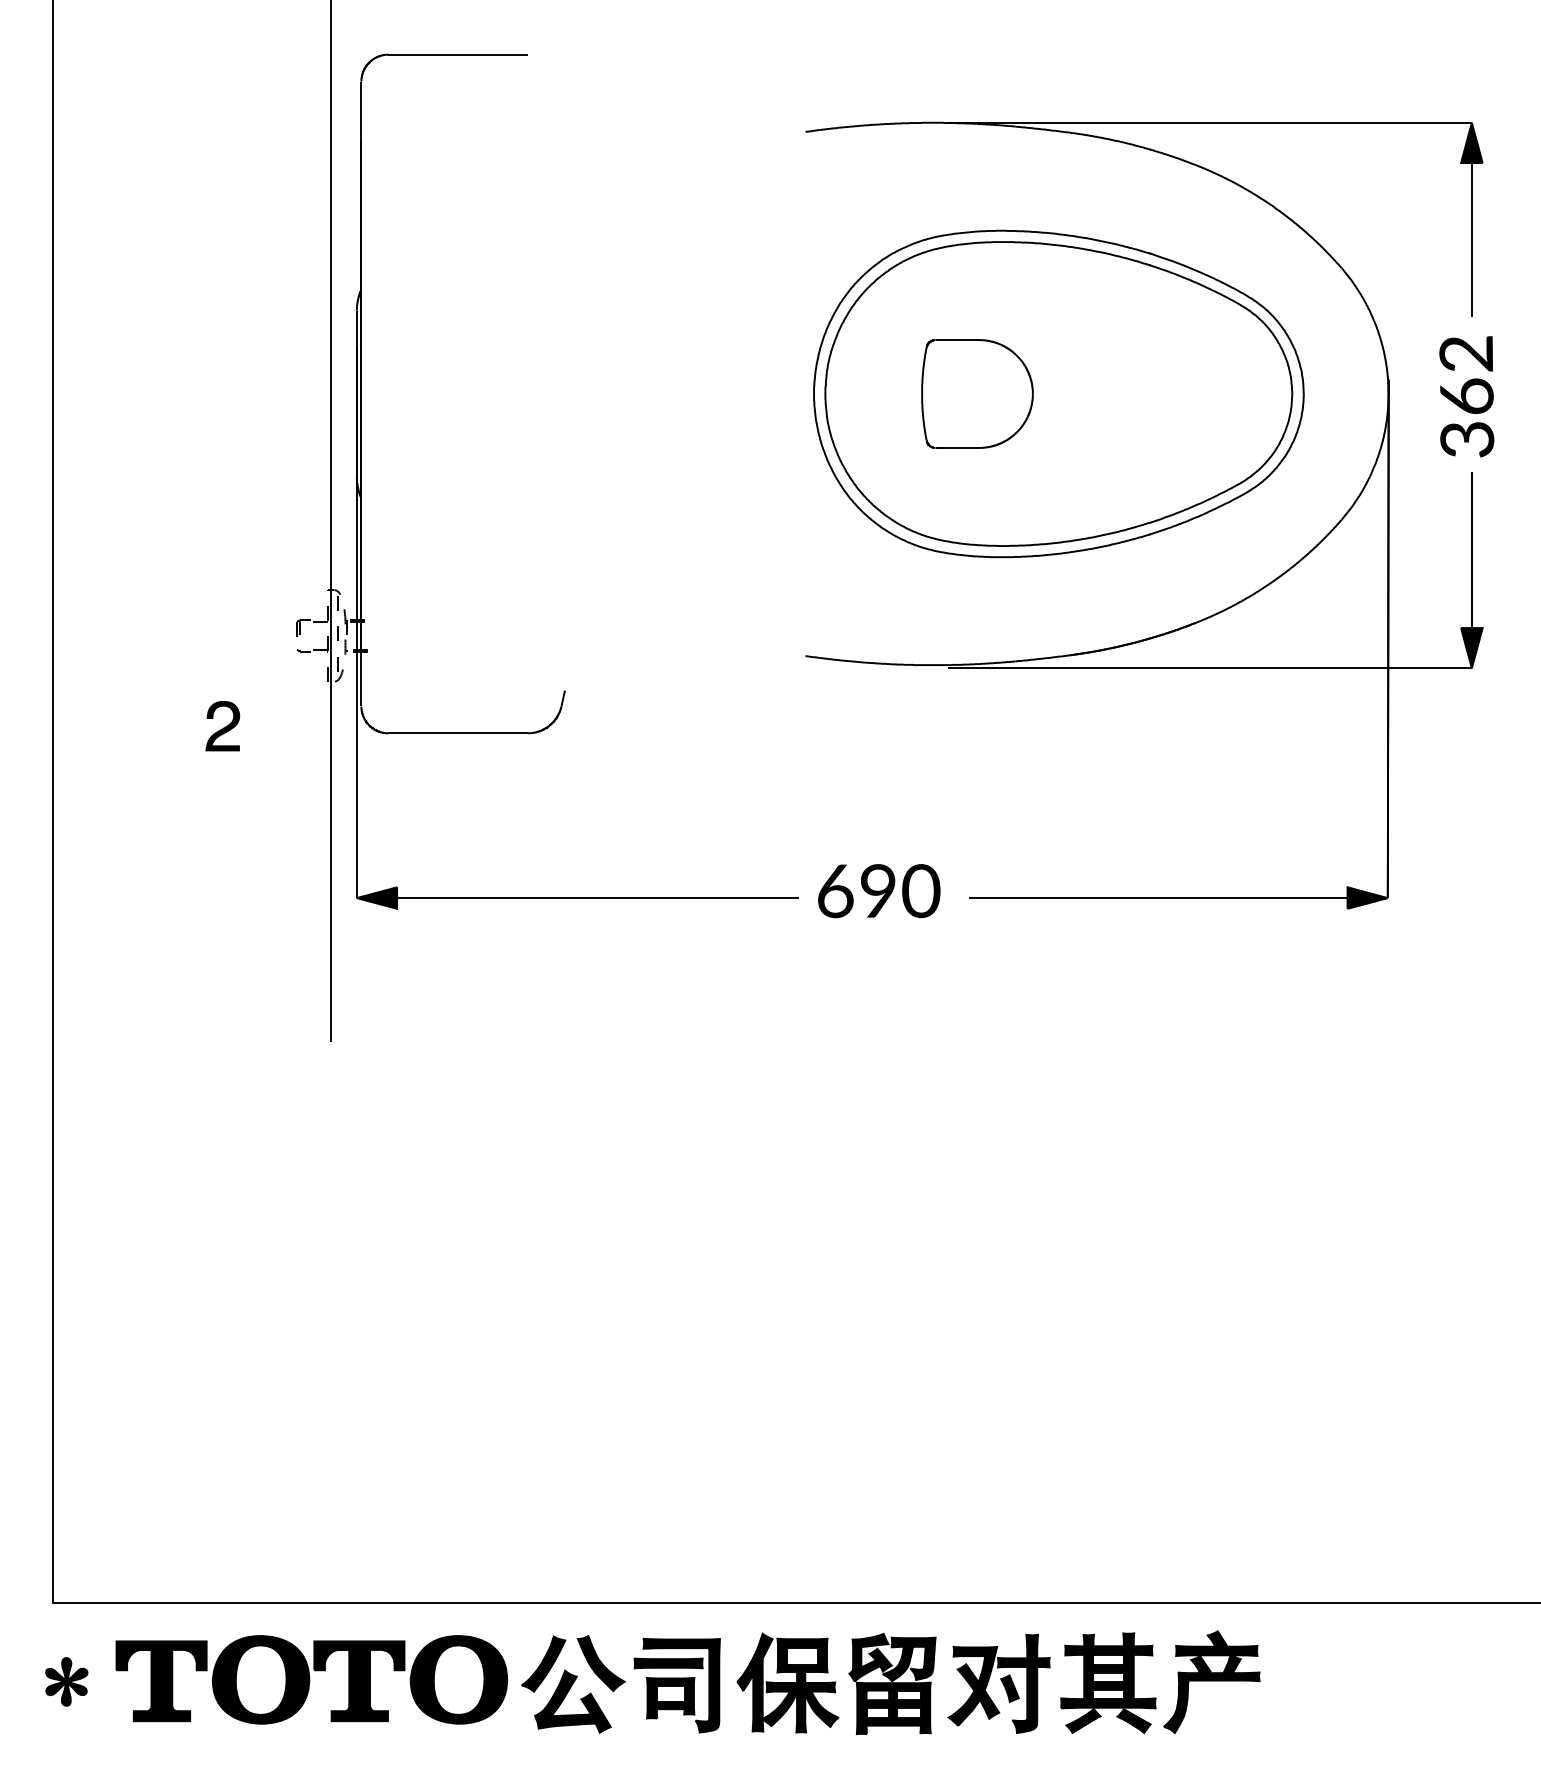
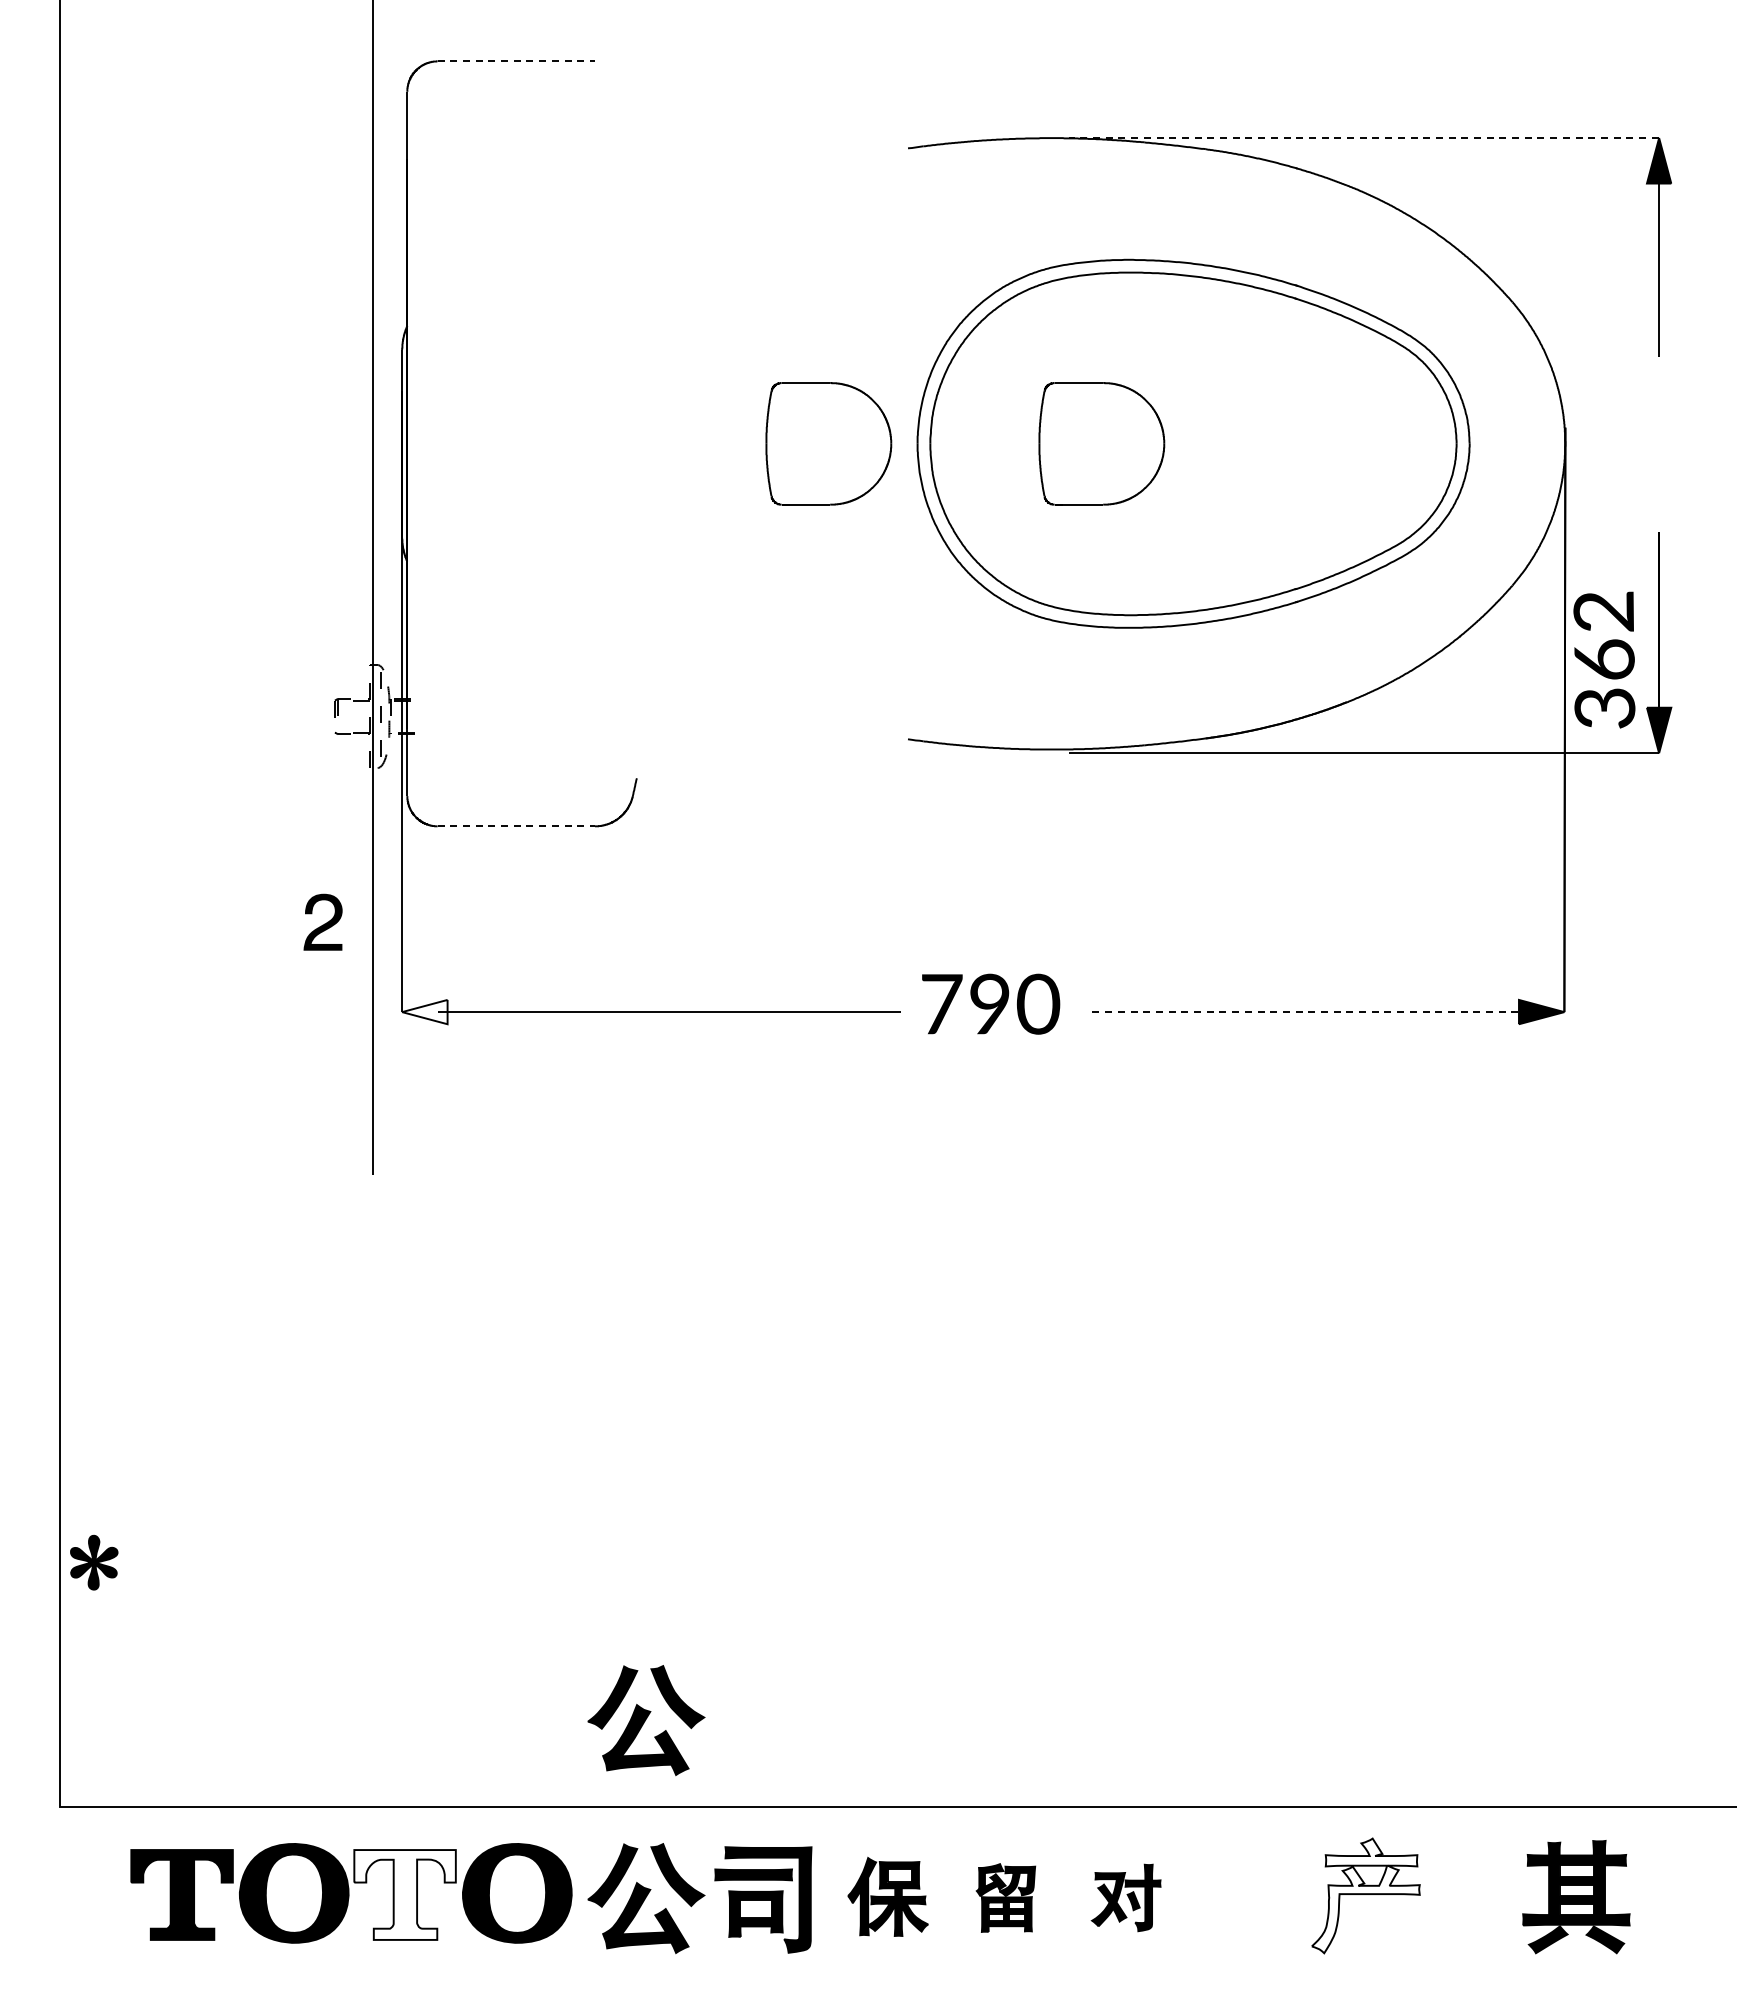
line: (458, 54) -> (516, 61), solid -> dashed
line: (1209, 123) -> (1363, 138), solid -> dashed
part: (735, 393) -> (828, 443), added
text: (1466, 396) -> (1604, 659), moved
part: (222, 725) -> (322, 921), moved
line: (458, 733) -> (516, 826), solid -> dashed
text: (836, 891) -> (942, 1004), 690 -> 790
fill: (376, 897) -> (424, 1011), removed
line: (1174, 898) -> (1323, 1012), solid -> dashed
part: (573, 1526) -> (646, 1720), added
fill: (358, 1680) -> (404, 1894), removed
part: (67, 1681) -> (94, 1562), moved
fill: (1211, 1681) -> (1365, 1895), removed
part: (787, 1682) -> (887, 1896), size x0.7
part: (892, 1683) -> (1005, 1897), size x0.6
part: (999, 1683) -> (1126, 1897), size x0.6
part: (1108, 1683) -> (1576, 1897), moved

